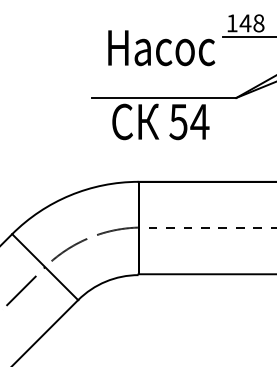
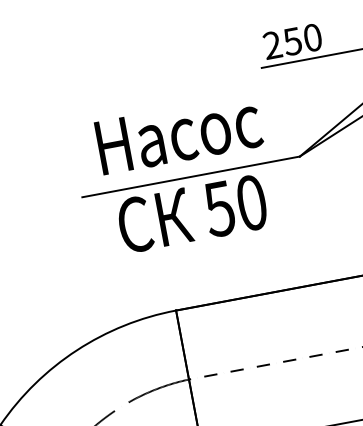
text: (245, 23) -> (292, 41), 148 -> 250
text: (161, 48) -> (179, 134), moved
text: (199, 121) -> (250, 202), 54 -> 50

